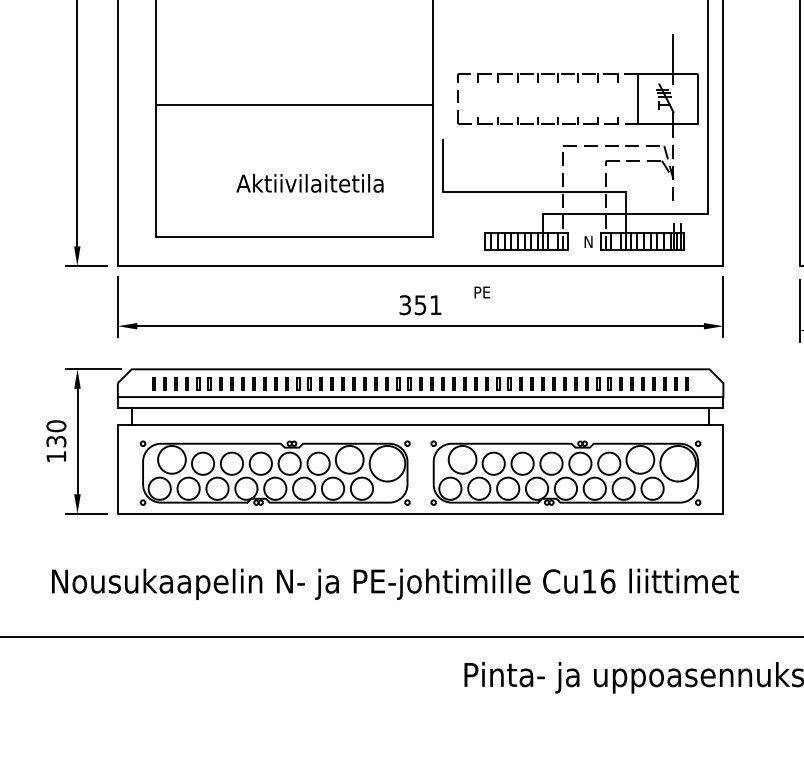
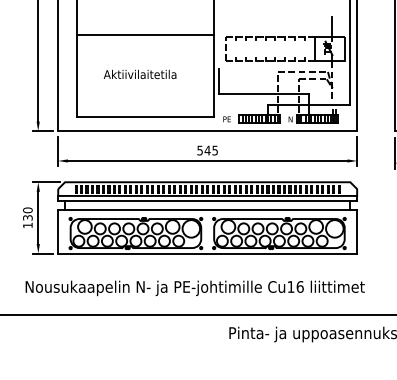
line: (294, 104) -> (145, 34), moved
text: (308, 183) -> (139, 74), moved
text: (480, 292) -> (226, 119), moved
text: (420, 304) -> (207, 150), 351 -> 545

